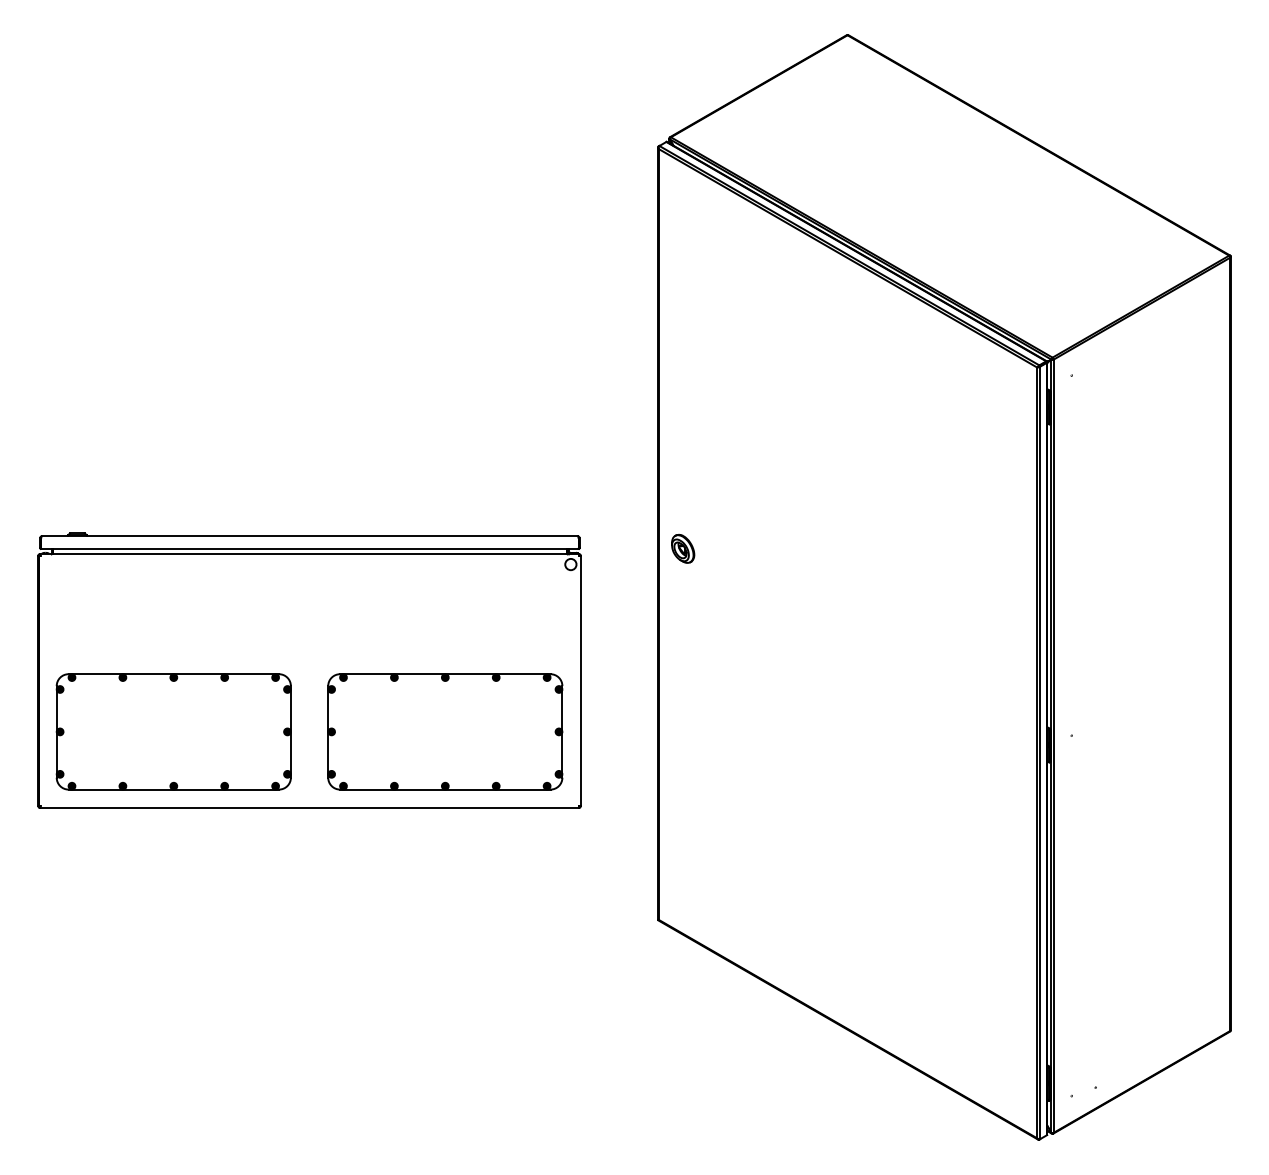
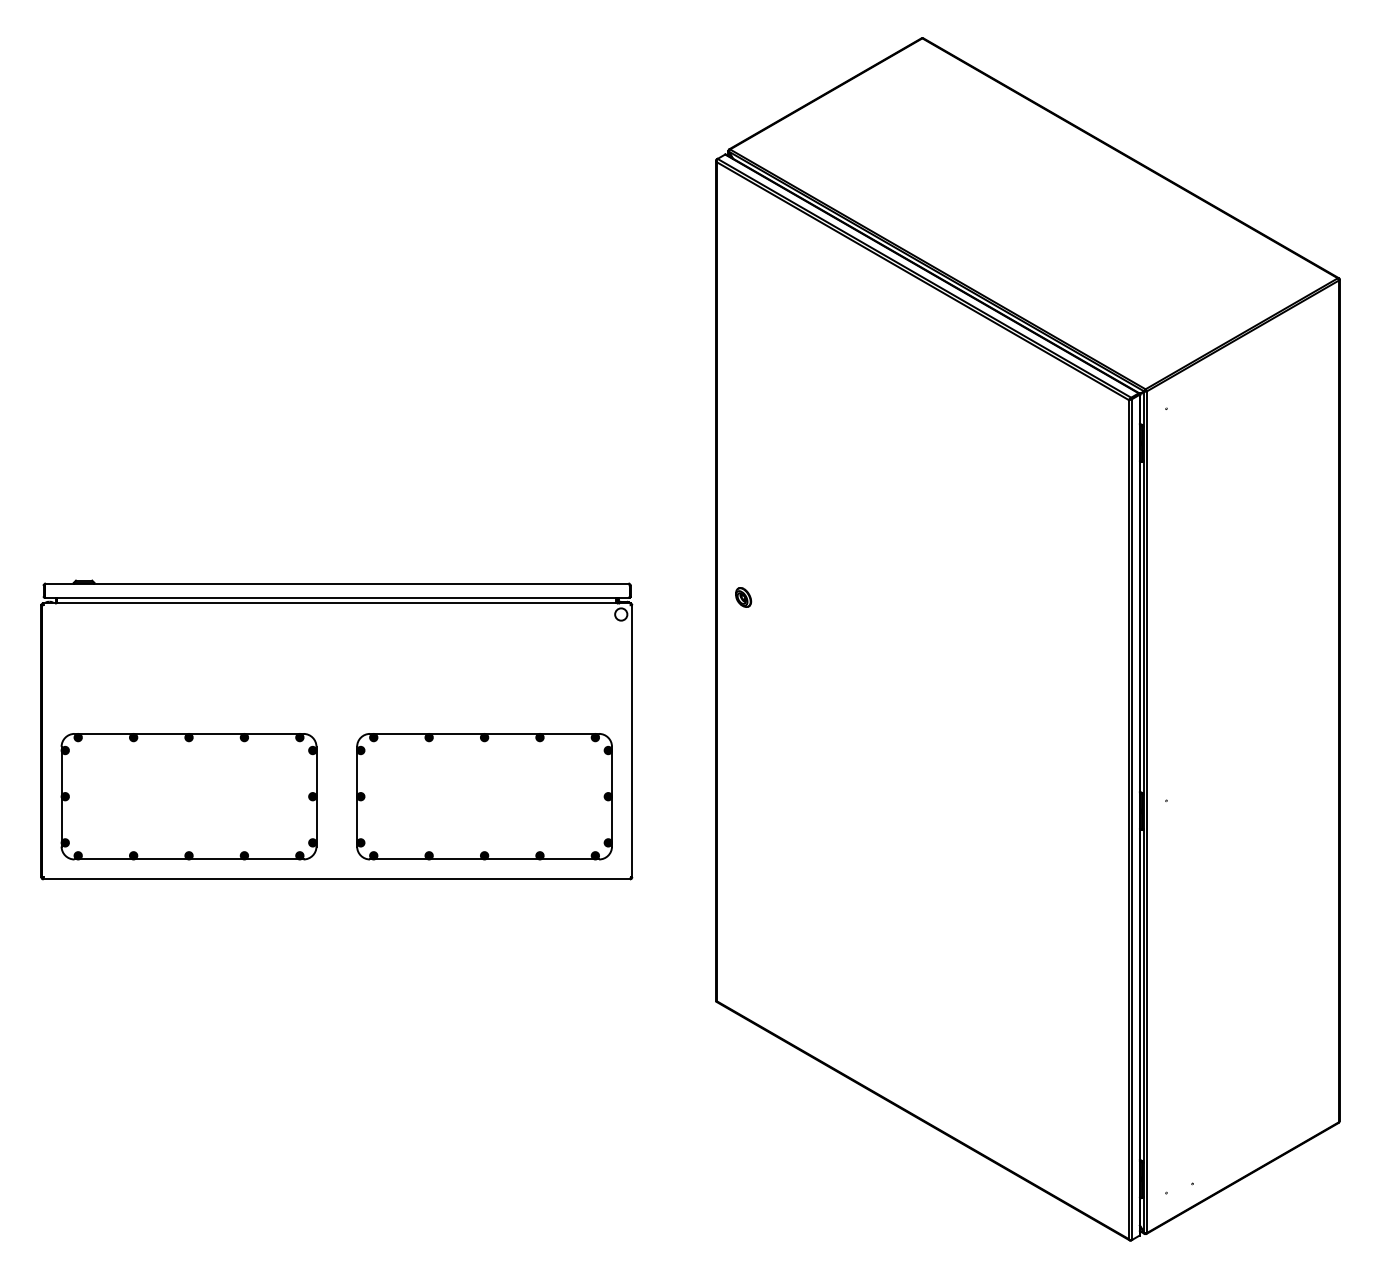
part: (683, 548) -> (743, 597), size x0.62

